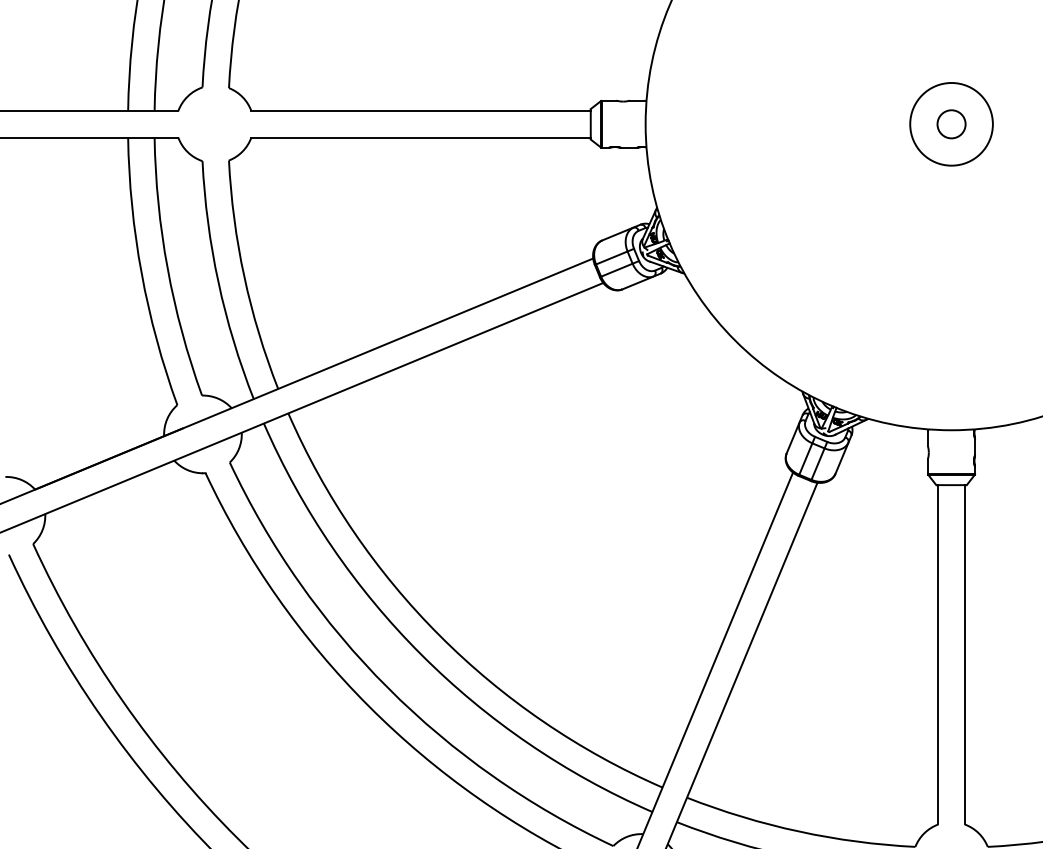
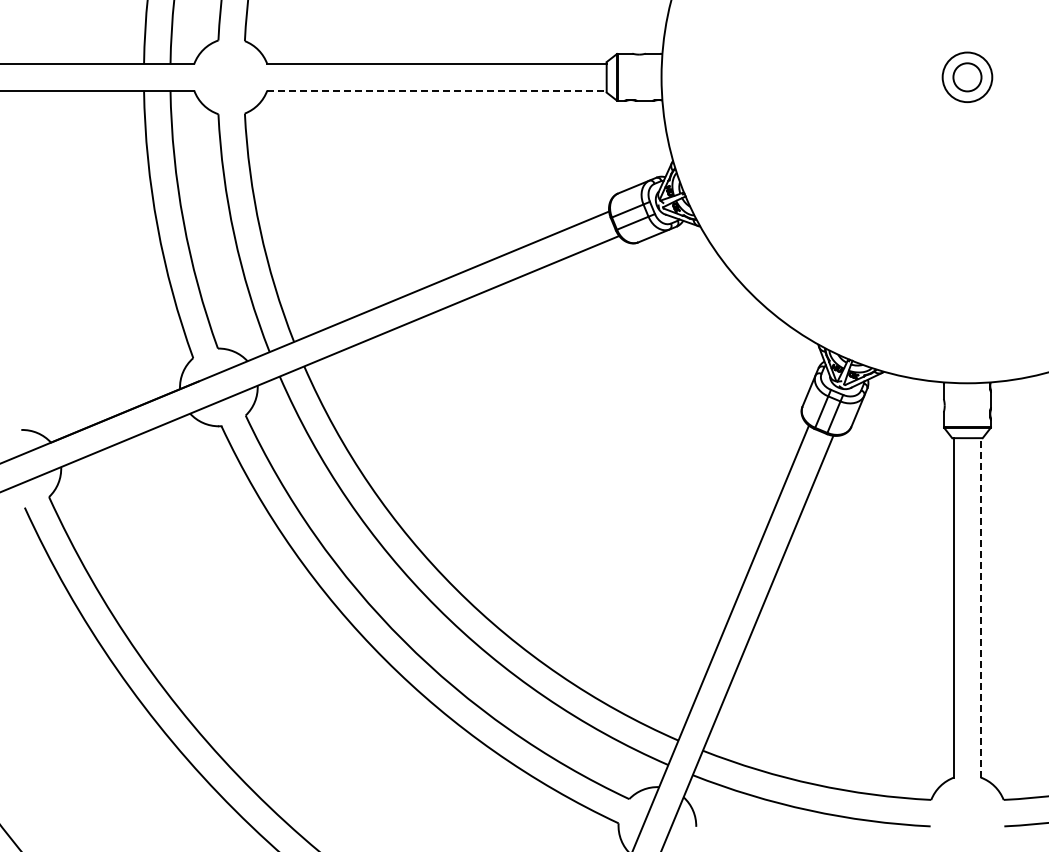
circle: (951, 124) -> (967, 77), size x0.6
line: (420, 137) -> (436, 90), solid -> dashed
line: (964, 654) -> (980, 607), solid -> dashed

